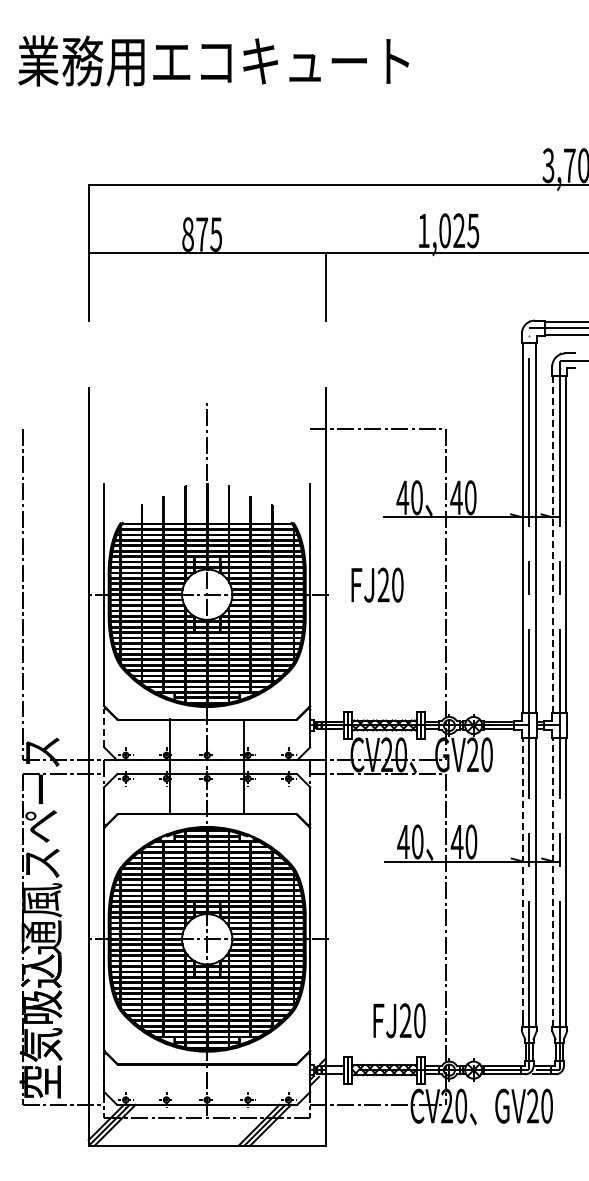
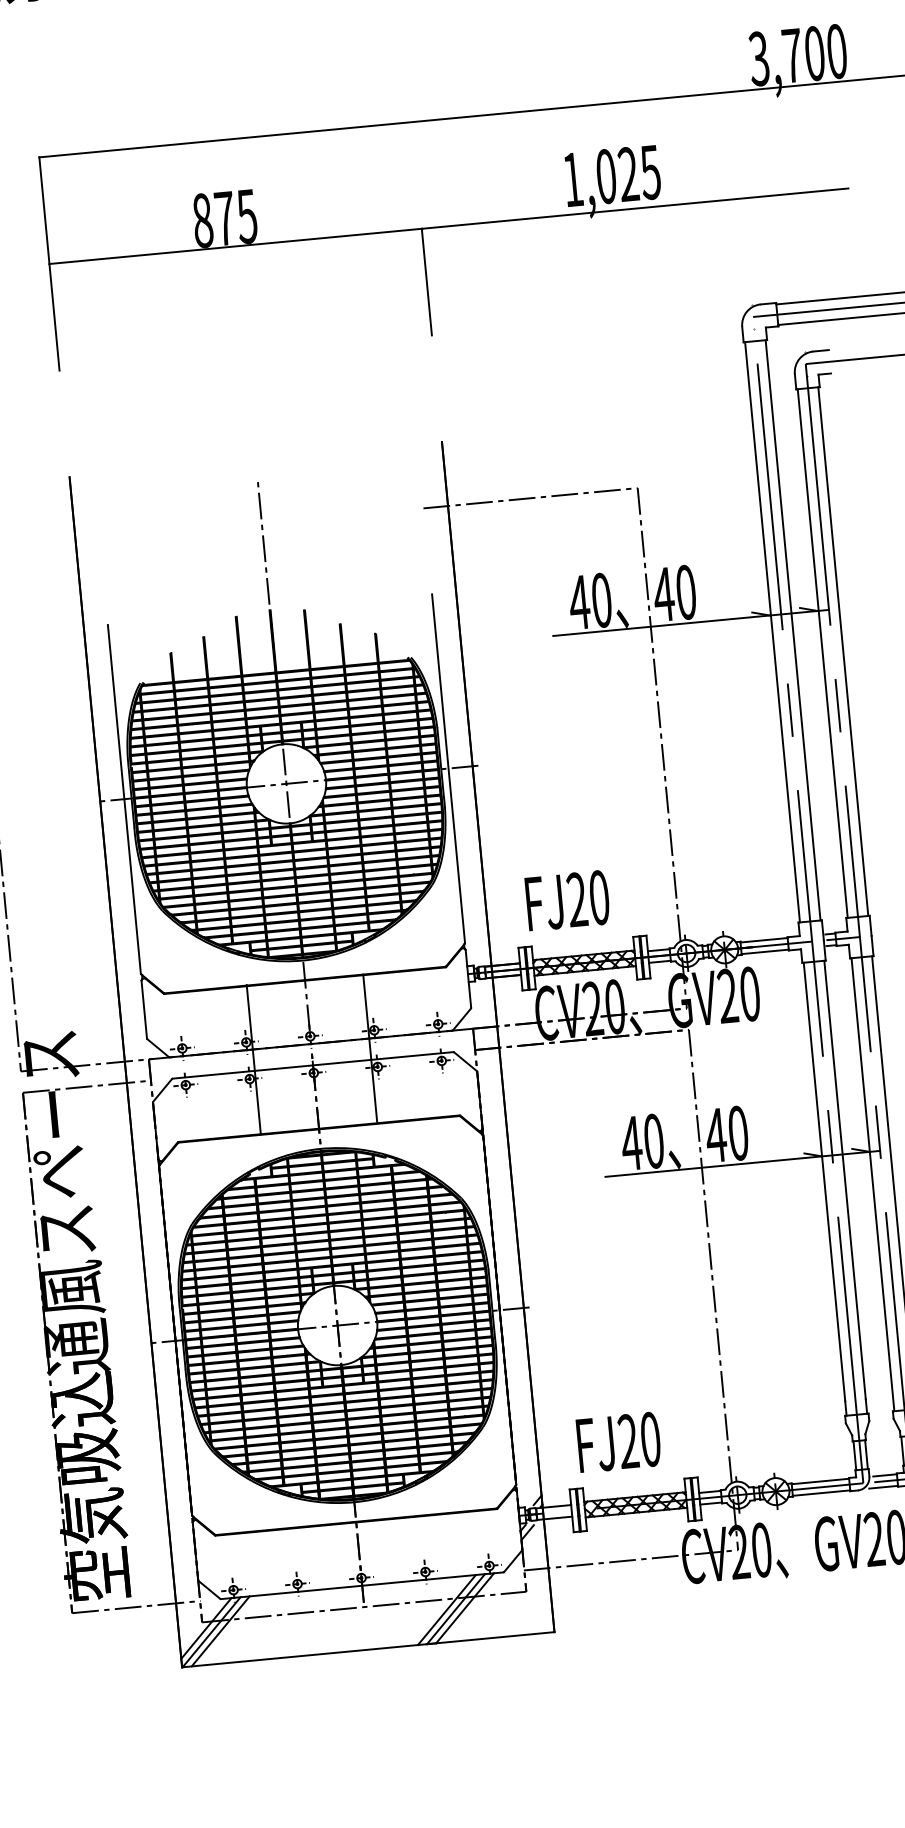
line: (553, 543) -> (823, 651), dashed -> solid
text: (377, 584) -> (567, 899), moved
line: (104, 728) -> (144, 1009), dashed -> solid
line: (522, 877) -> (824, 1181), dashed -> solid
line: (553, 881) -> (873, 1183), dashed -> solid
text: (399, 1020) -> (618, 1442), moved

